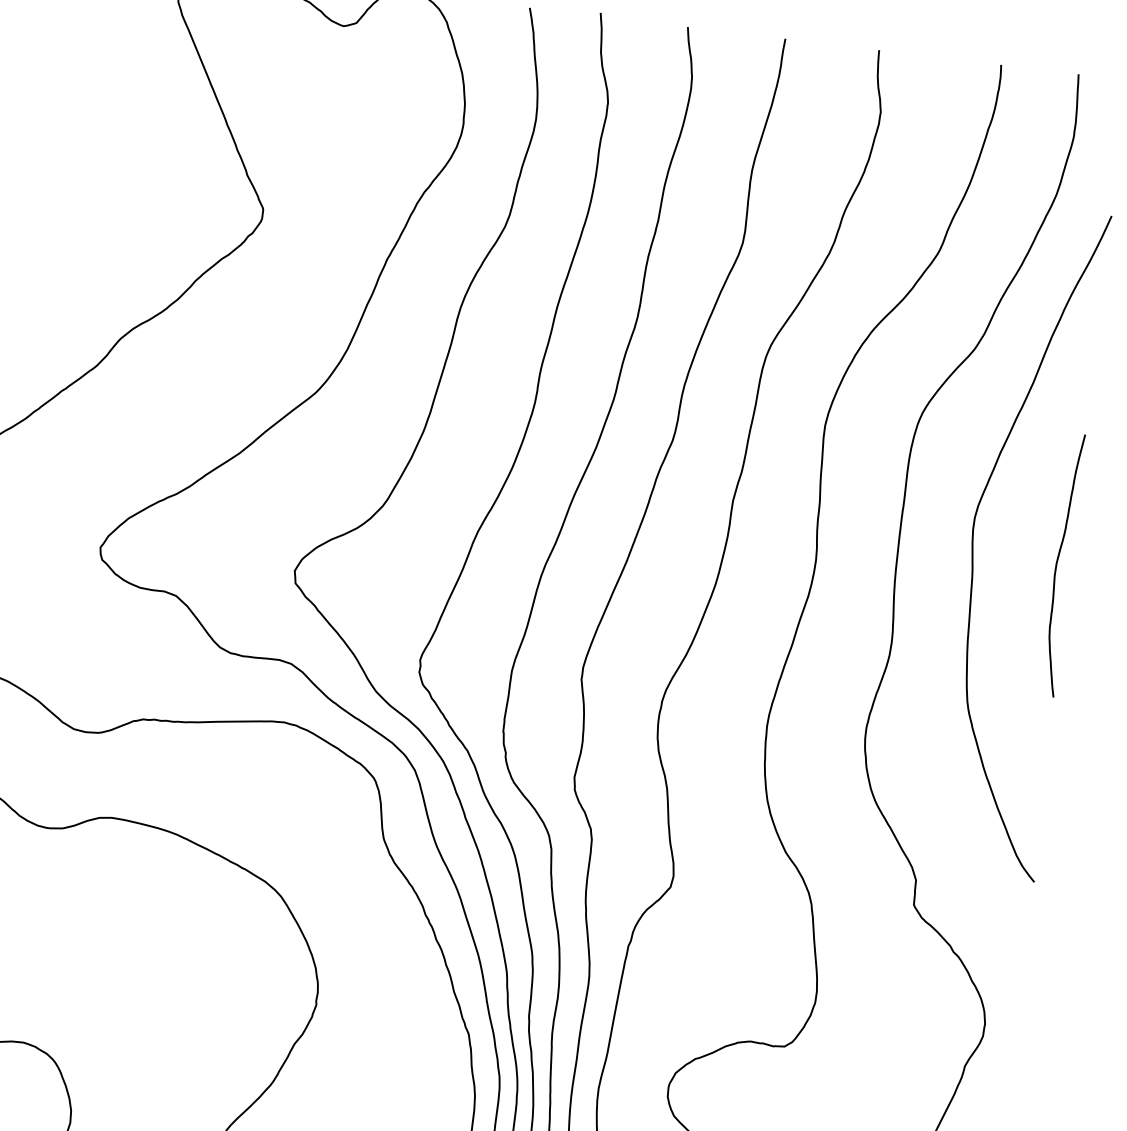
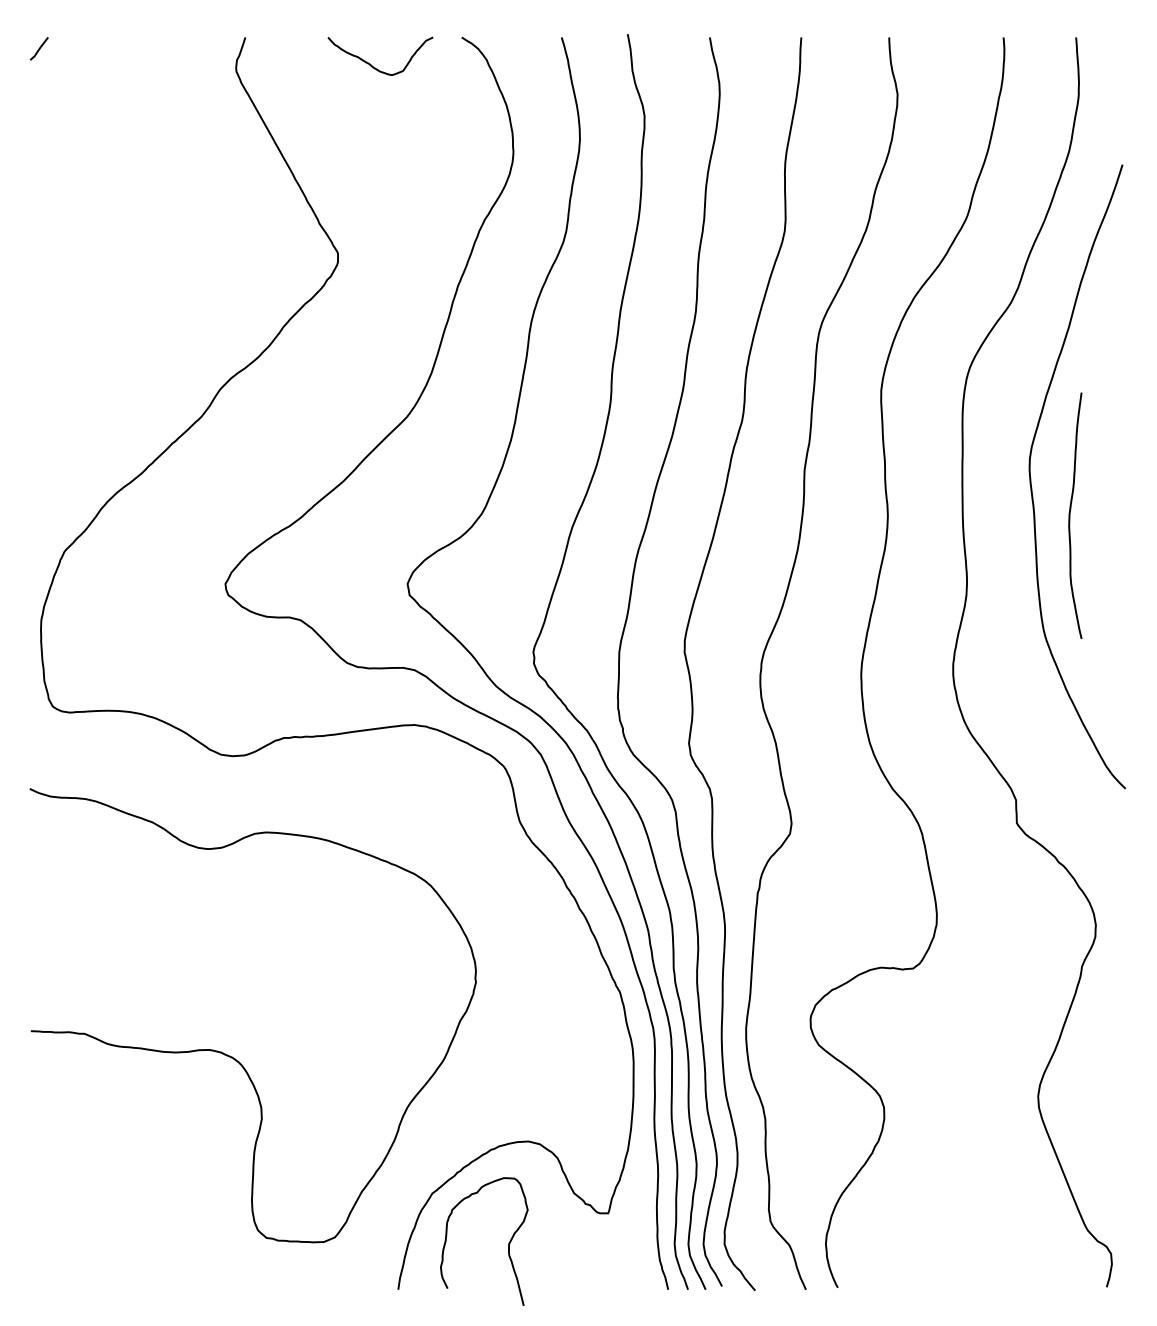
curve: (1057, 564) -> (1070, 515), moved

